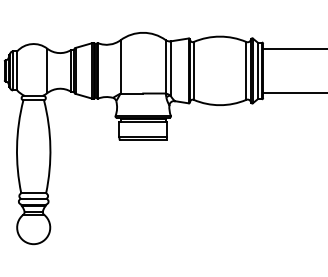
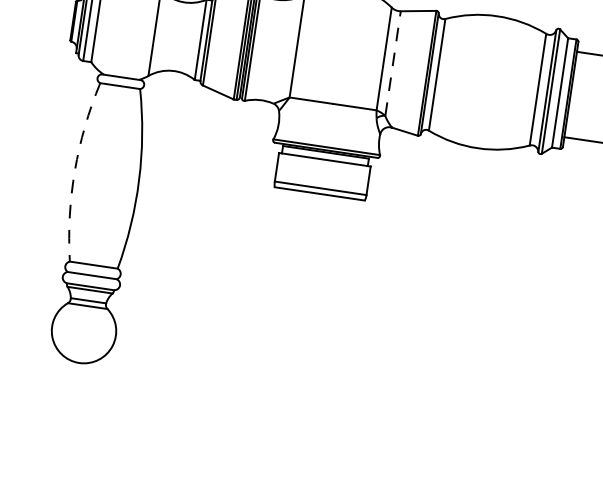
line: (170, 68) -> (392, 63), solid -> dashed
arc: (17, 146) -> (75, 170), solid -> dashed

